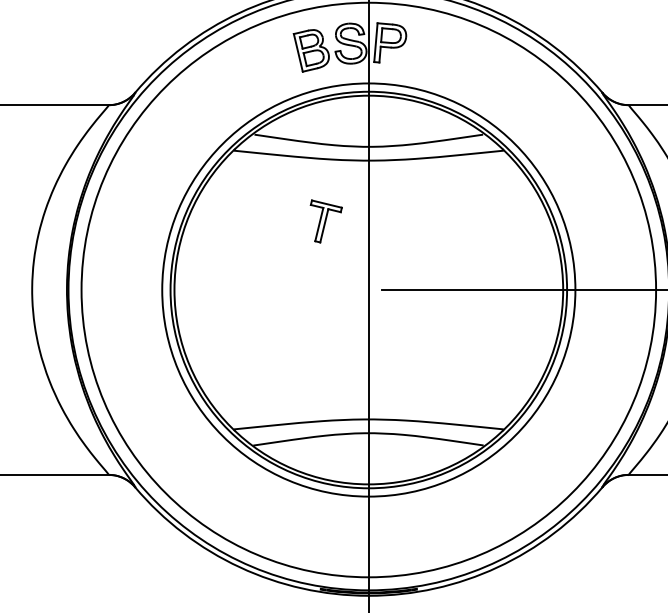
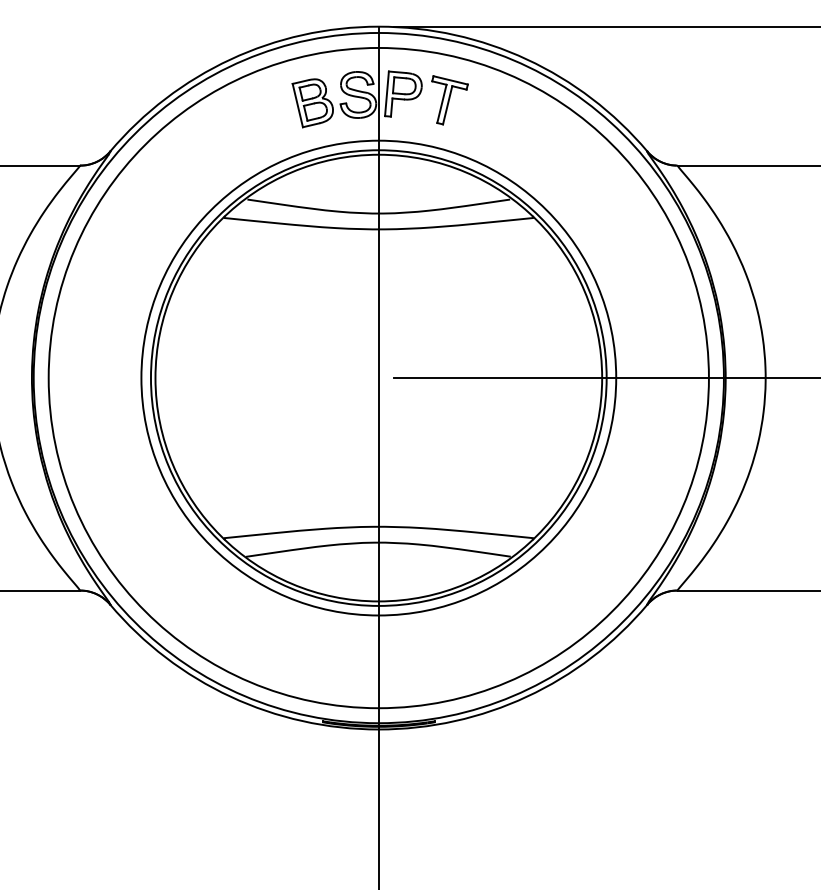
part: (325, 221) -> (449, 100), moved

